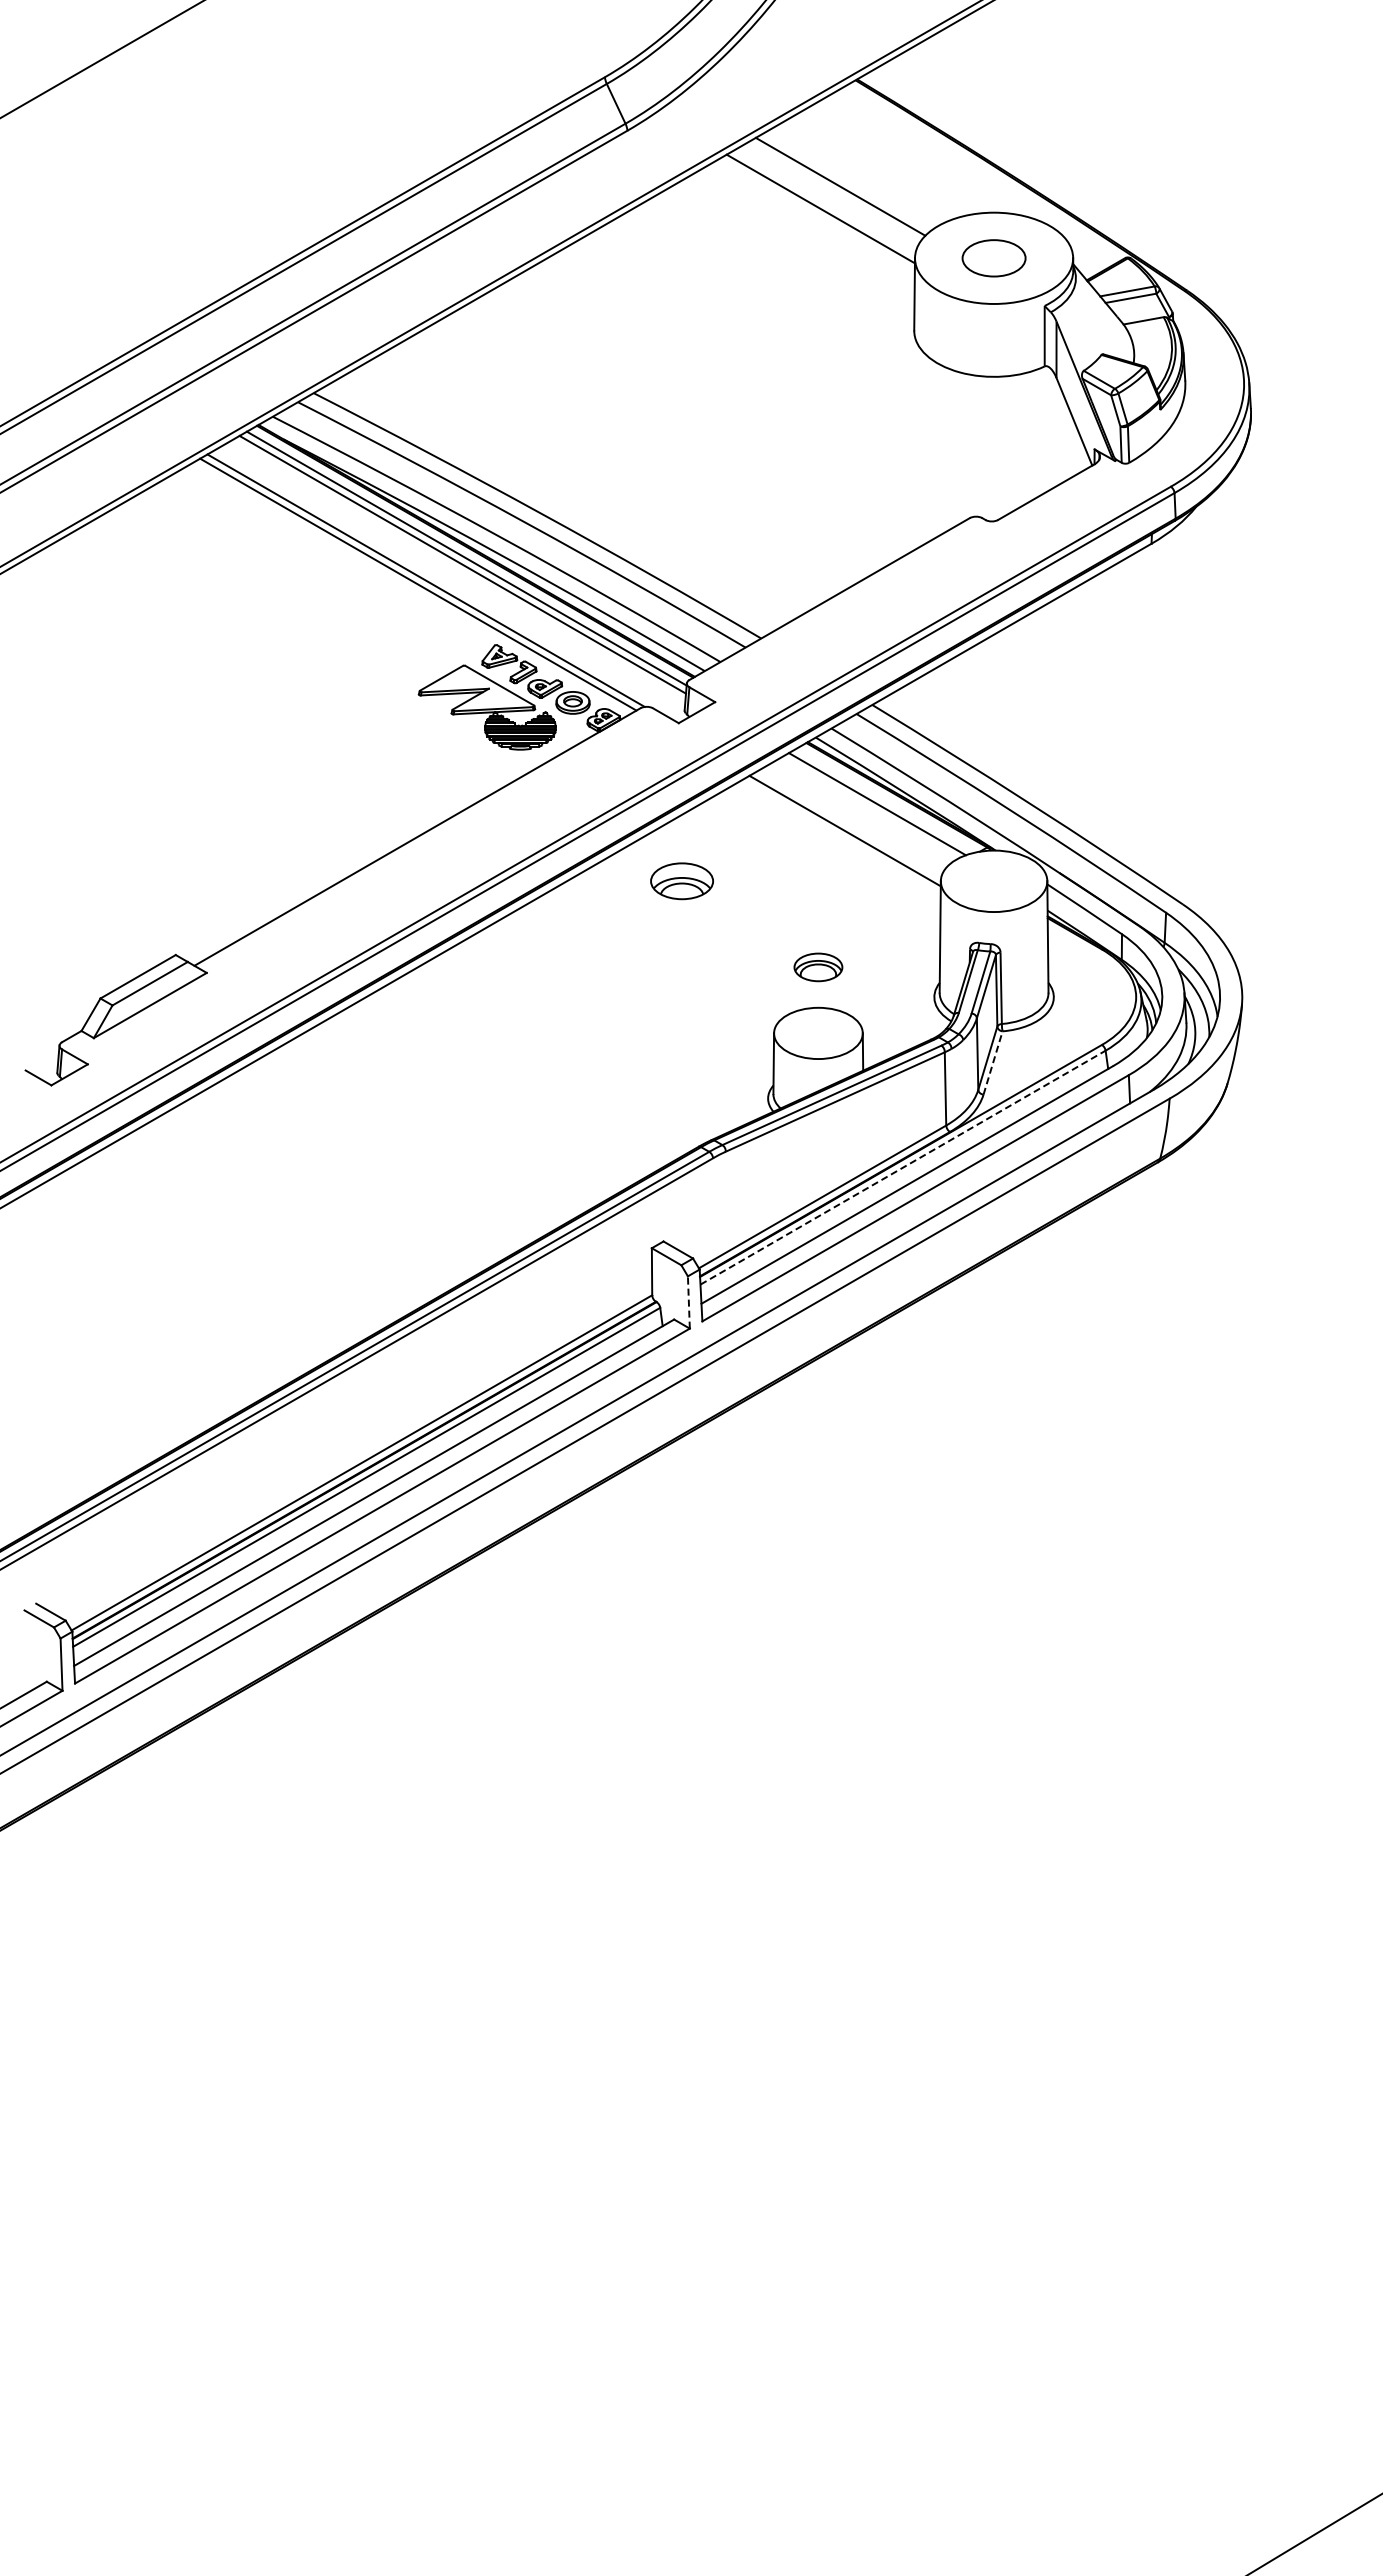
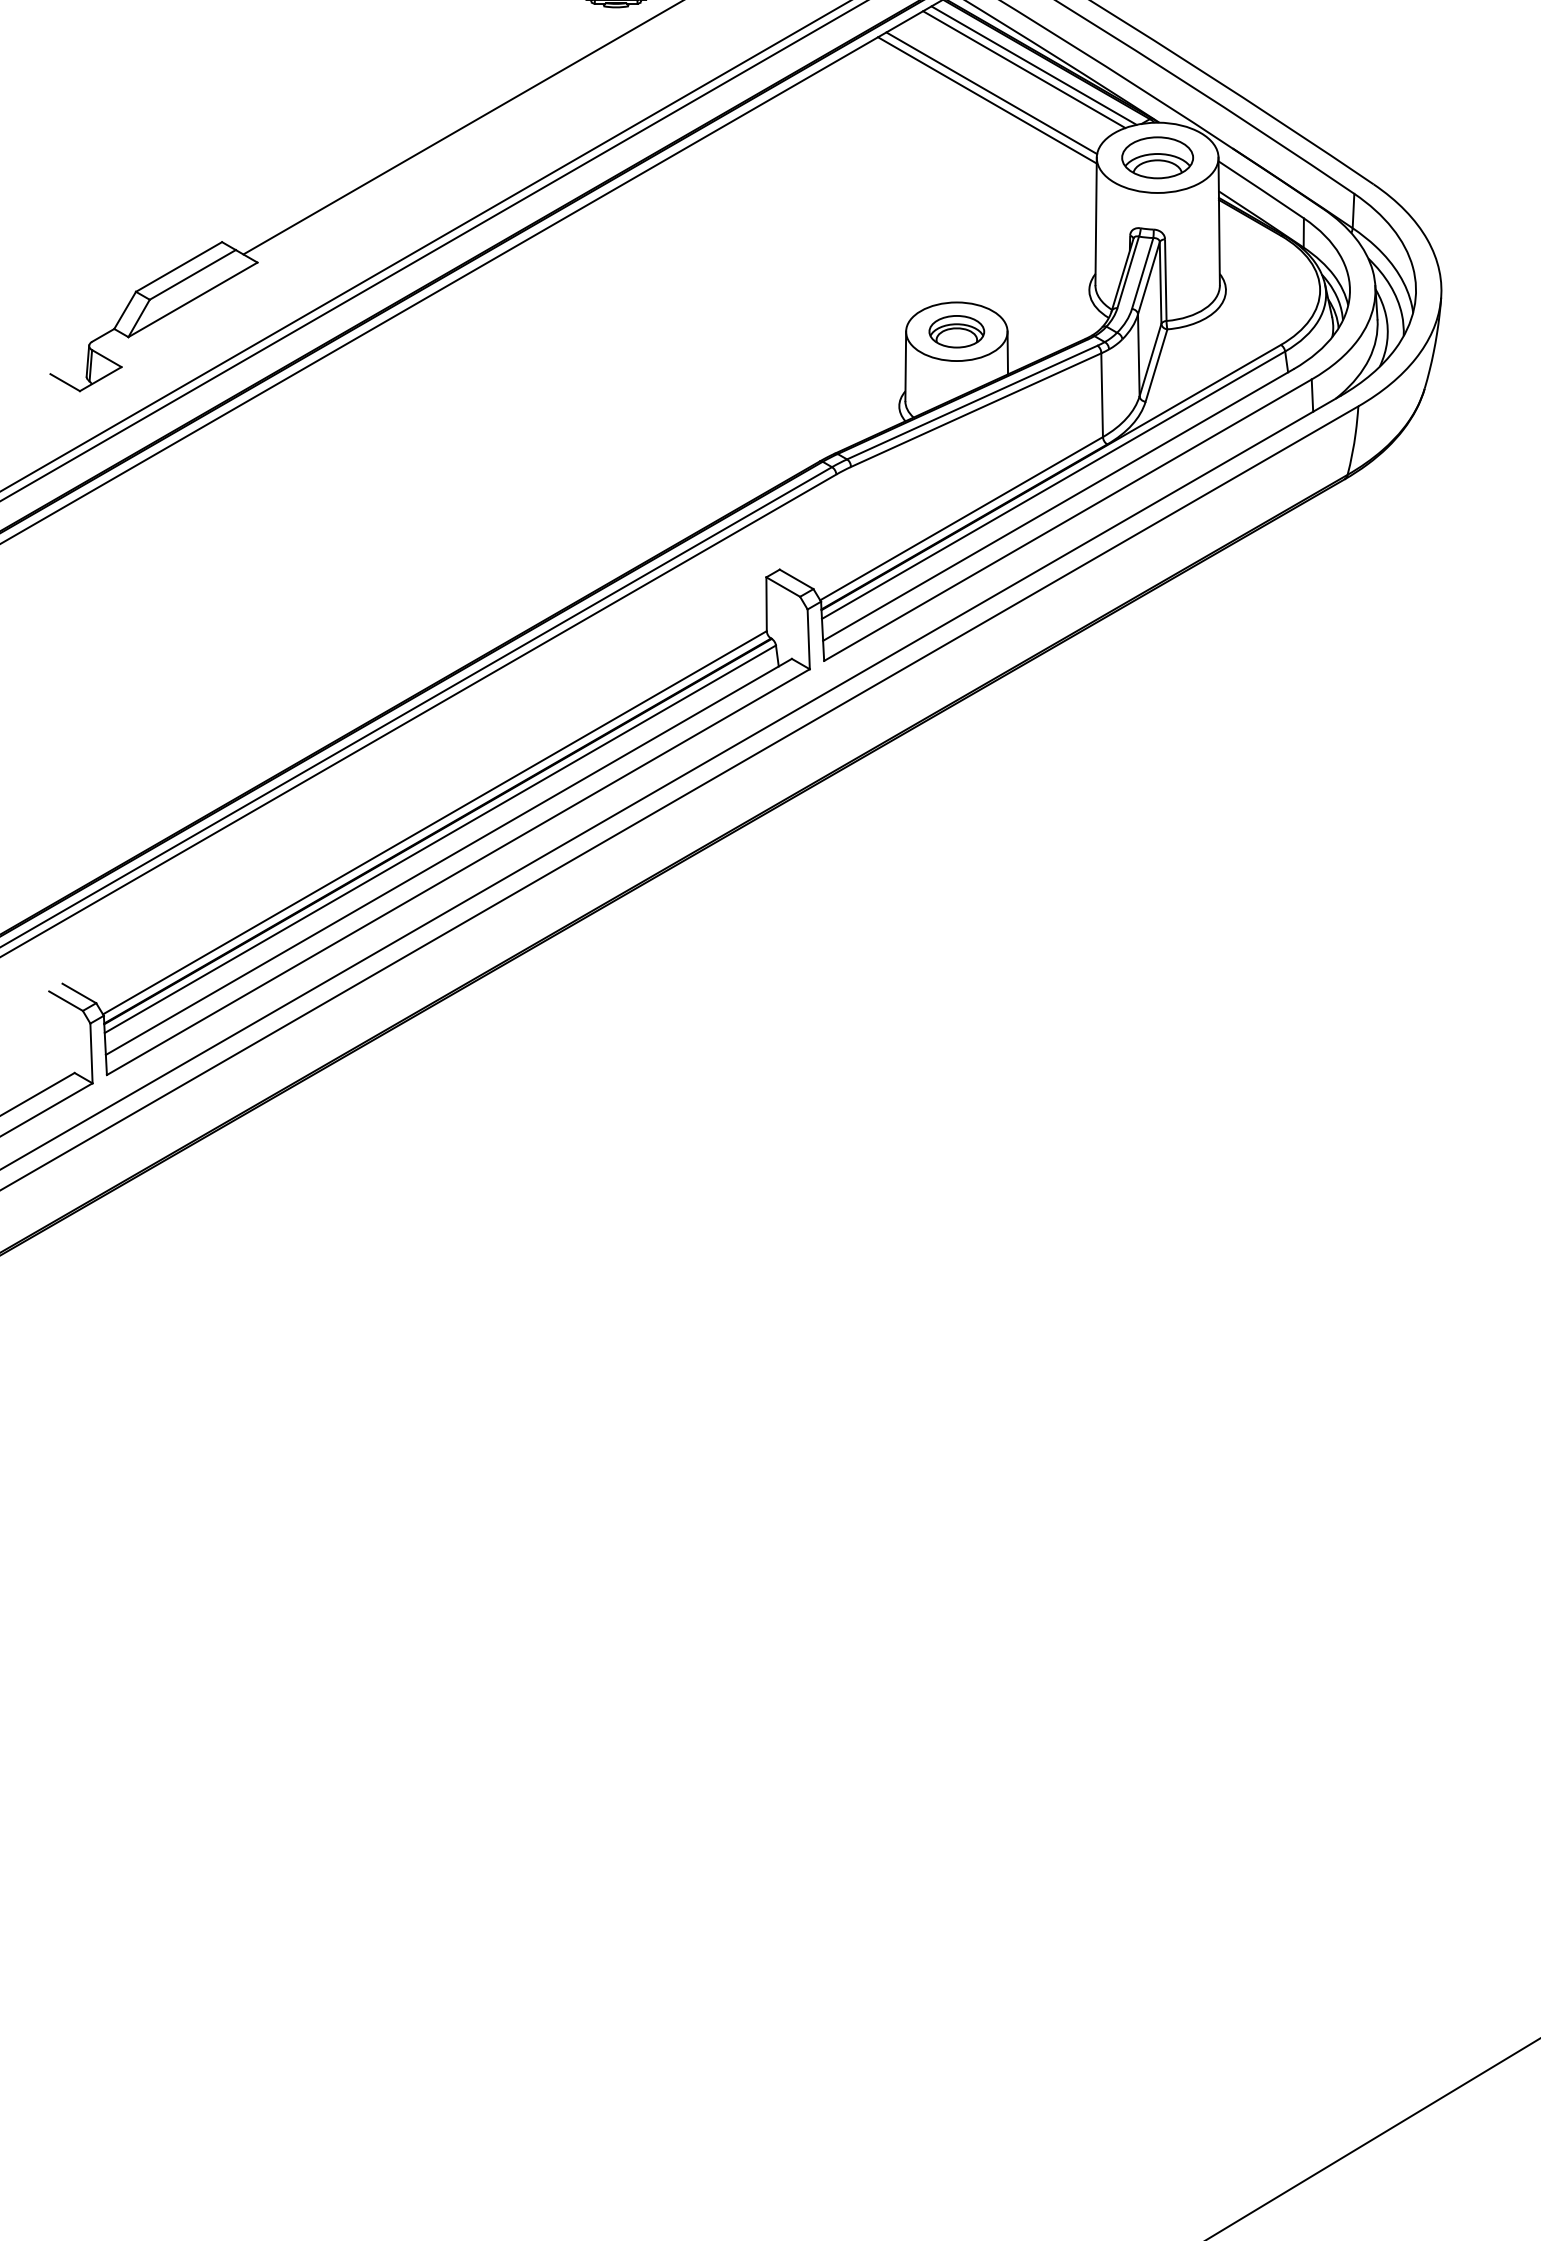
line: (885, 800) -> (1033, 65), added
line: (848, 824) -> (991, 92), added
part: (681, 881) -> (1156, 158), moved
part: (818, 967) -> (956, 331), moved
line: (993, 1062) -> (1156, 364), dashed -> solid
line: (903, 1167) -> (1054, 485), dashed -> solid
line: (688, 1301) -> (808, 638), dashed -> solid

